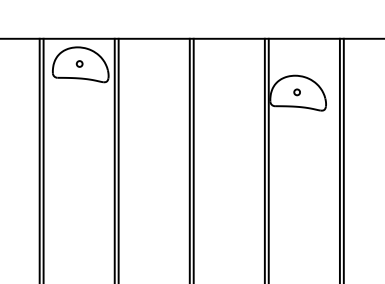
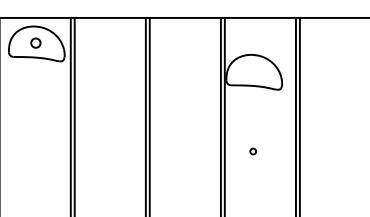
circle: (79, 63) -> (35, 42), size x1.6
circle: (296, 92) -> (252, 151), moved

